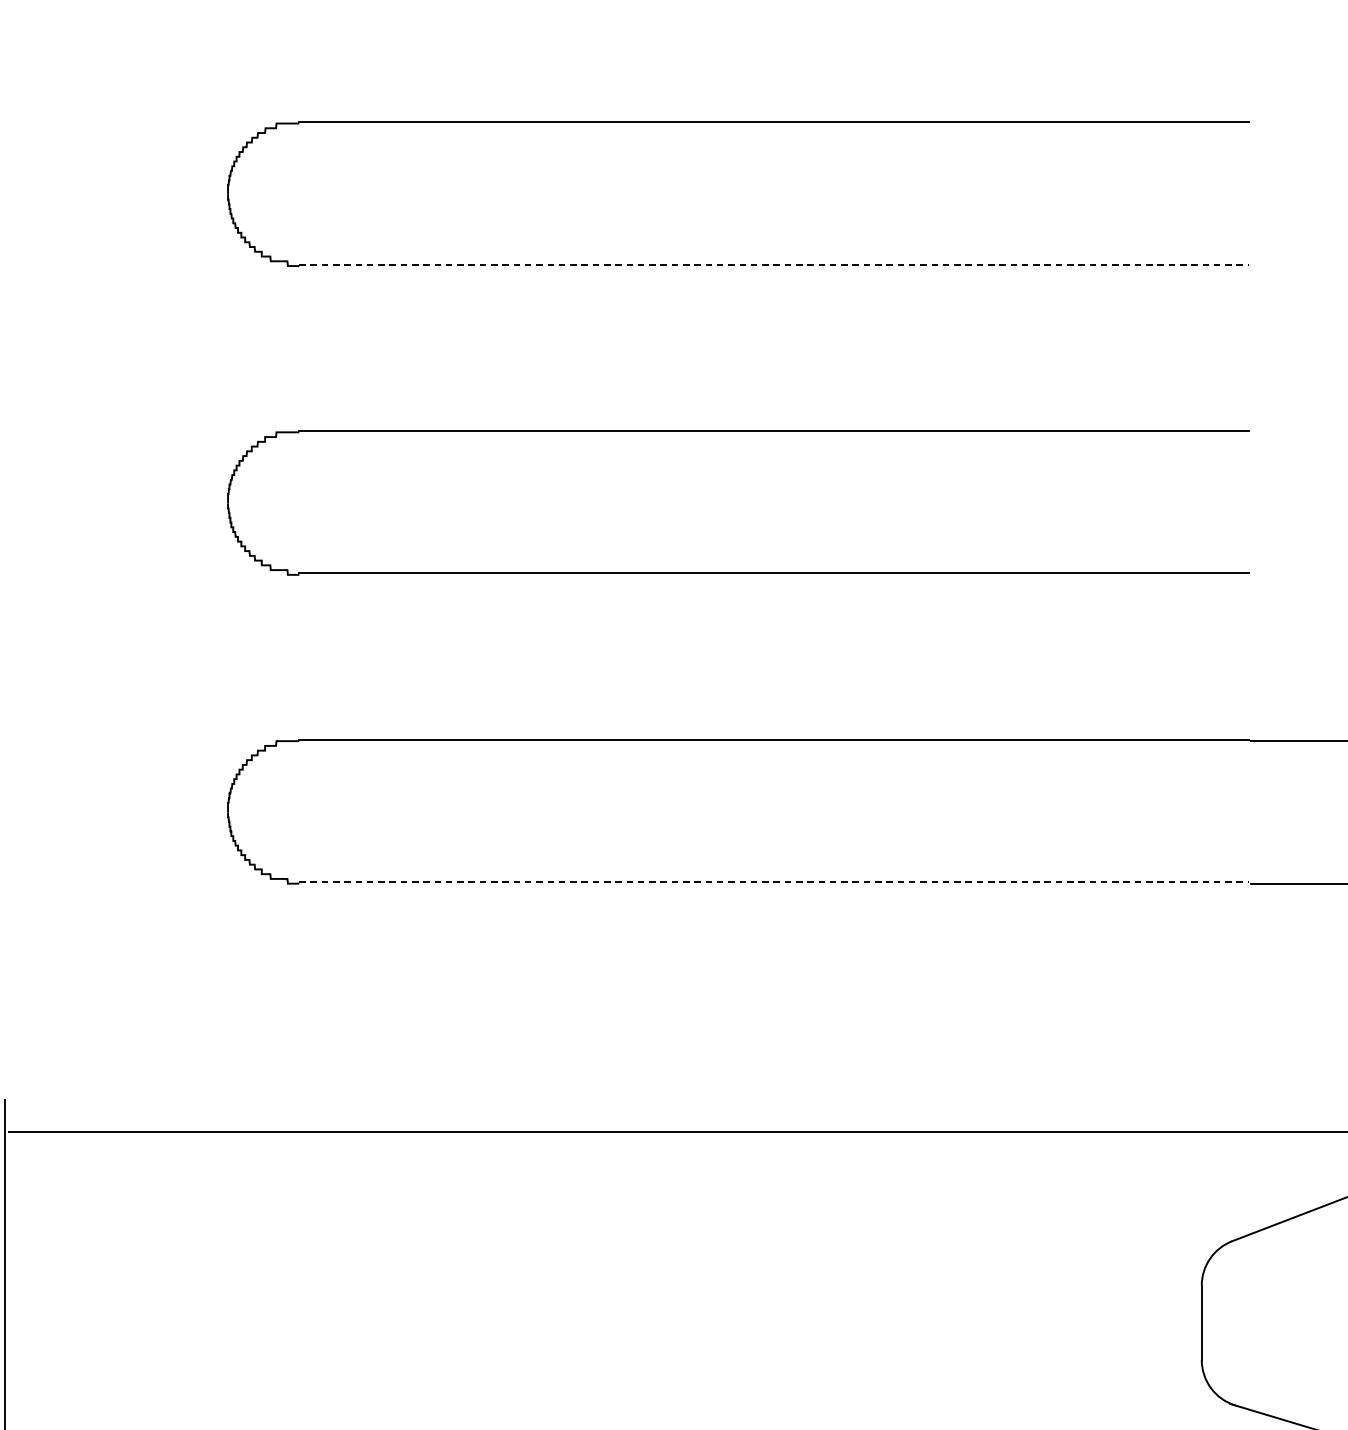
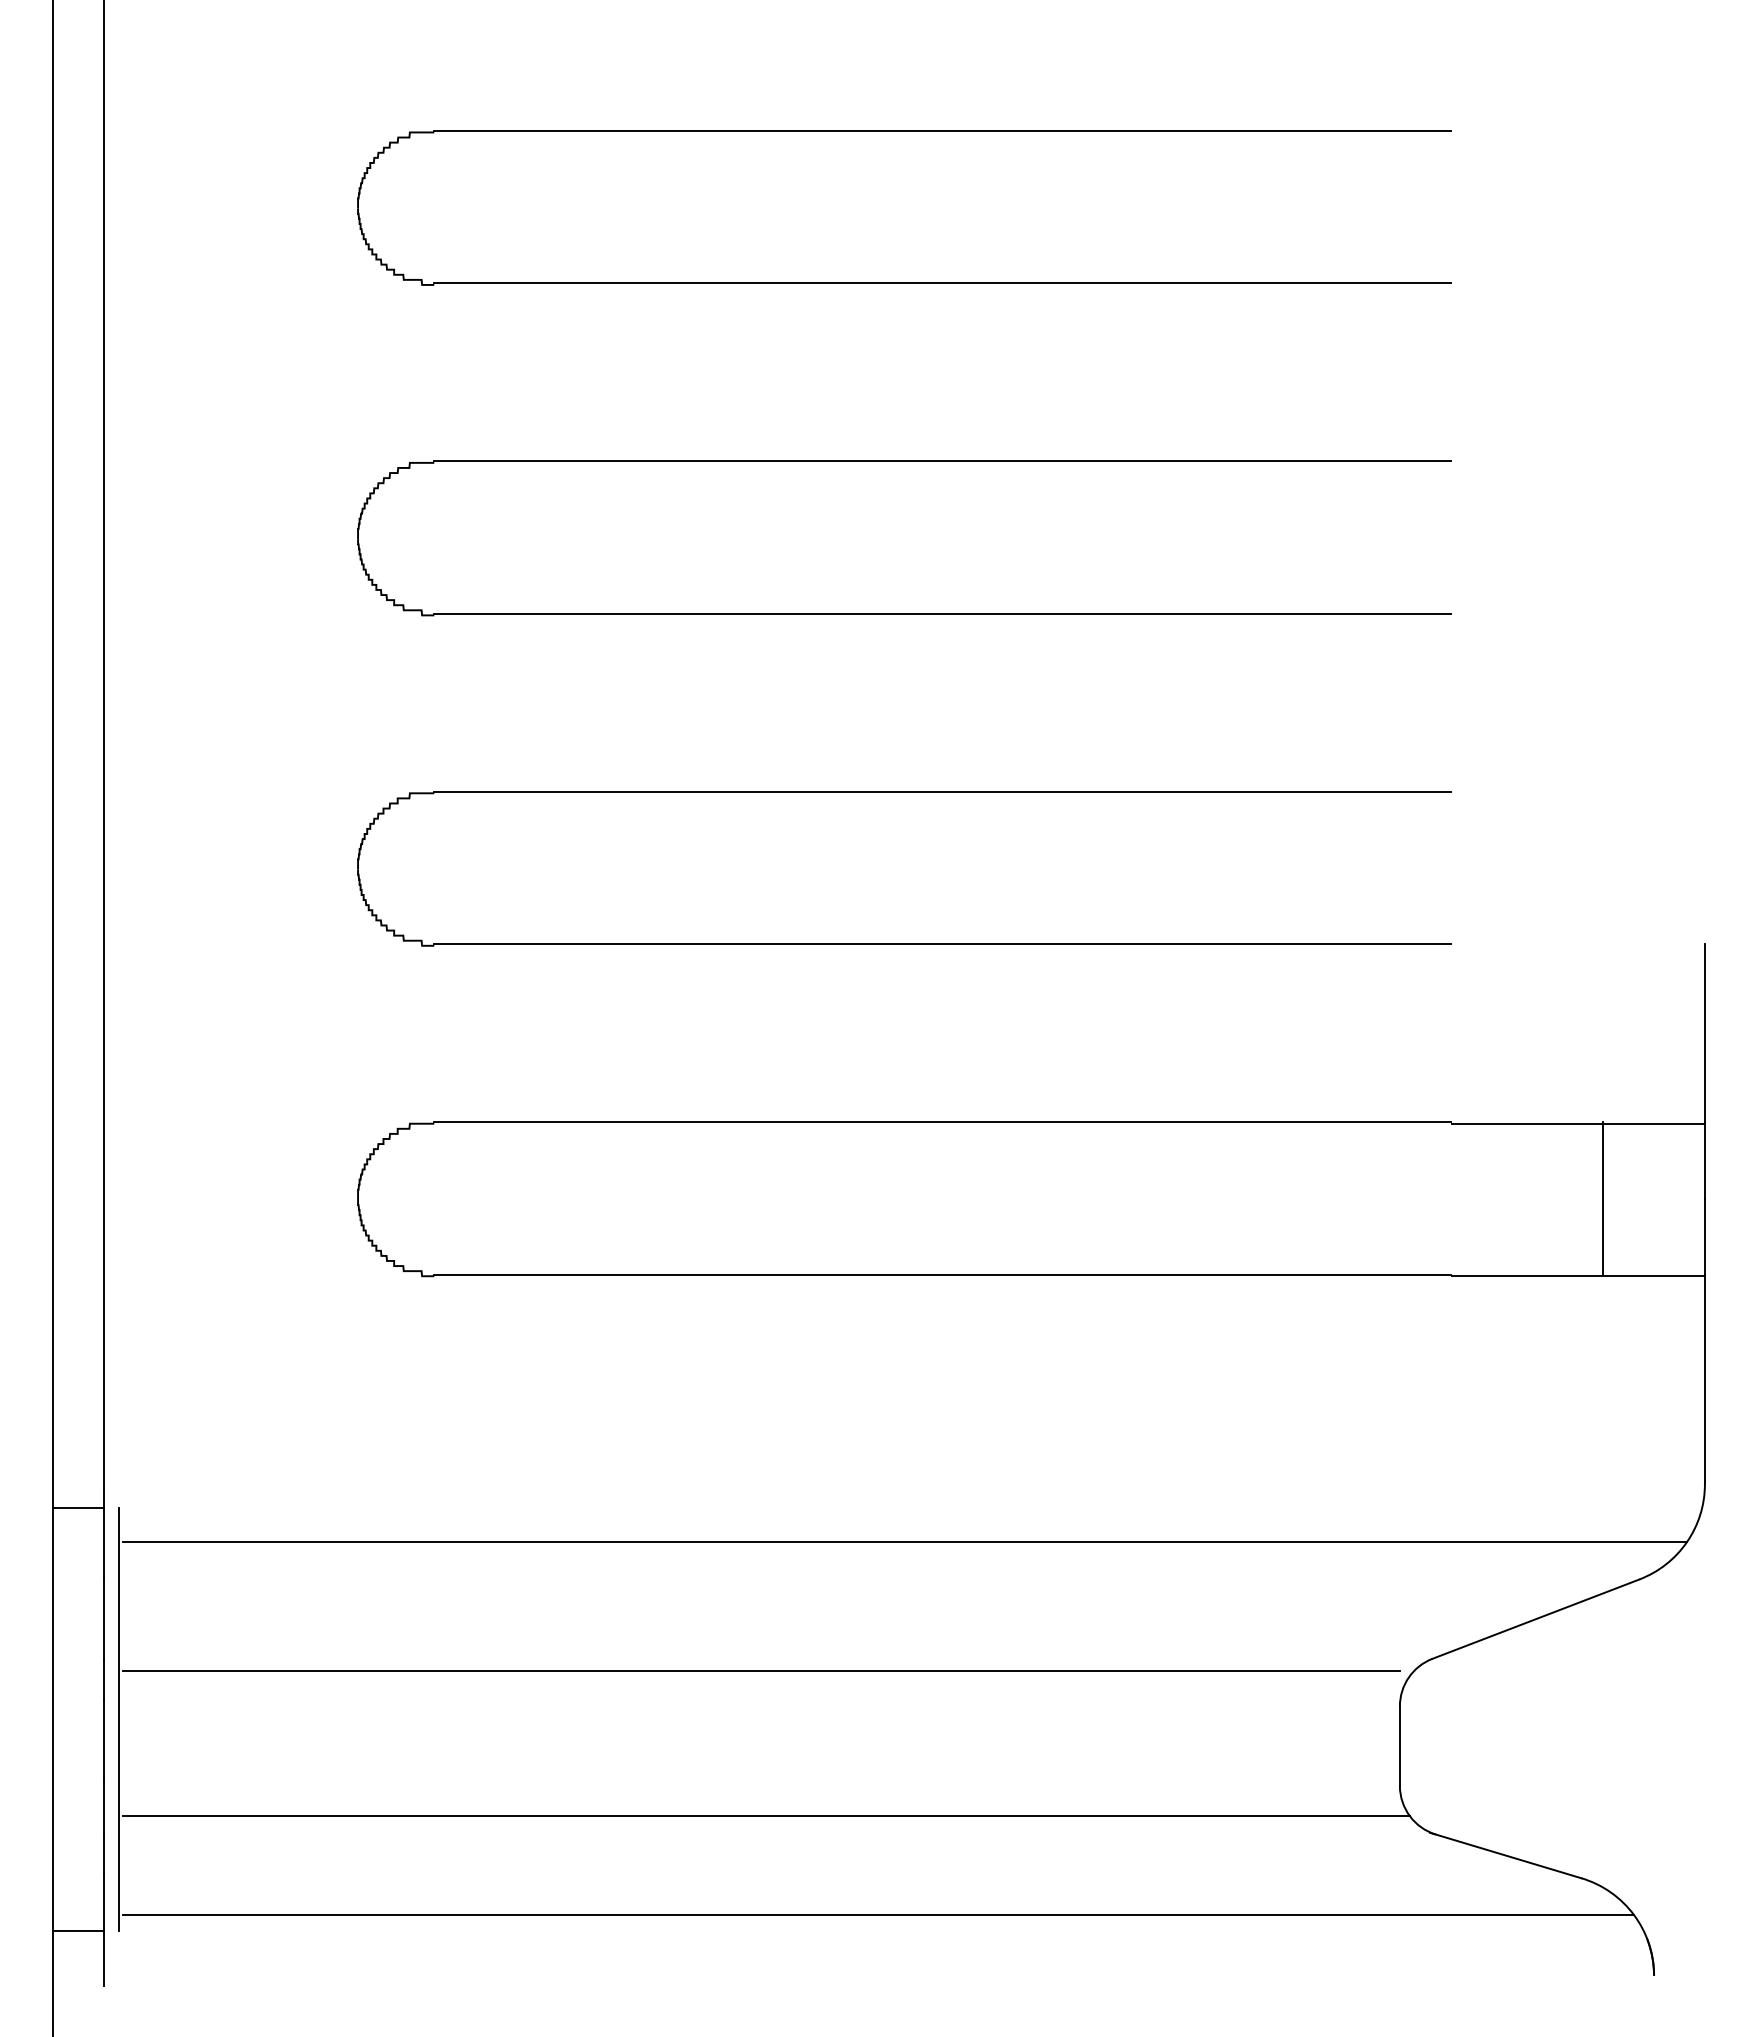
line: (774, 264) -> (942, 613), dashed -> solid
line: (774, 882) -> (942, 1274), dashed -> solid
line: (605, 1252) -> (761, 1670), added
line: (609, 1388) -> (766, 1816), added

